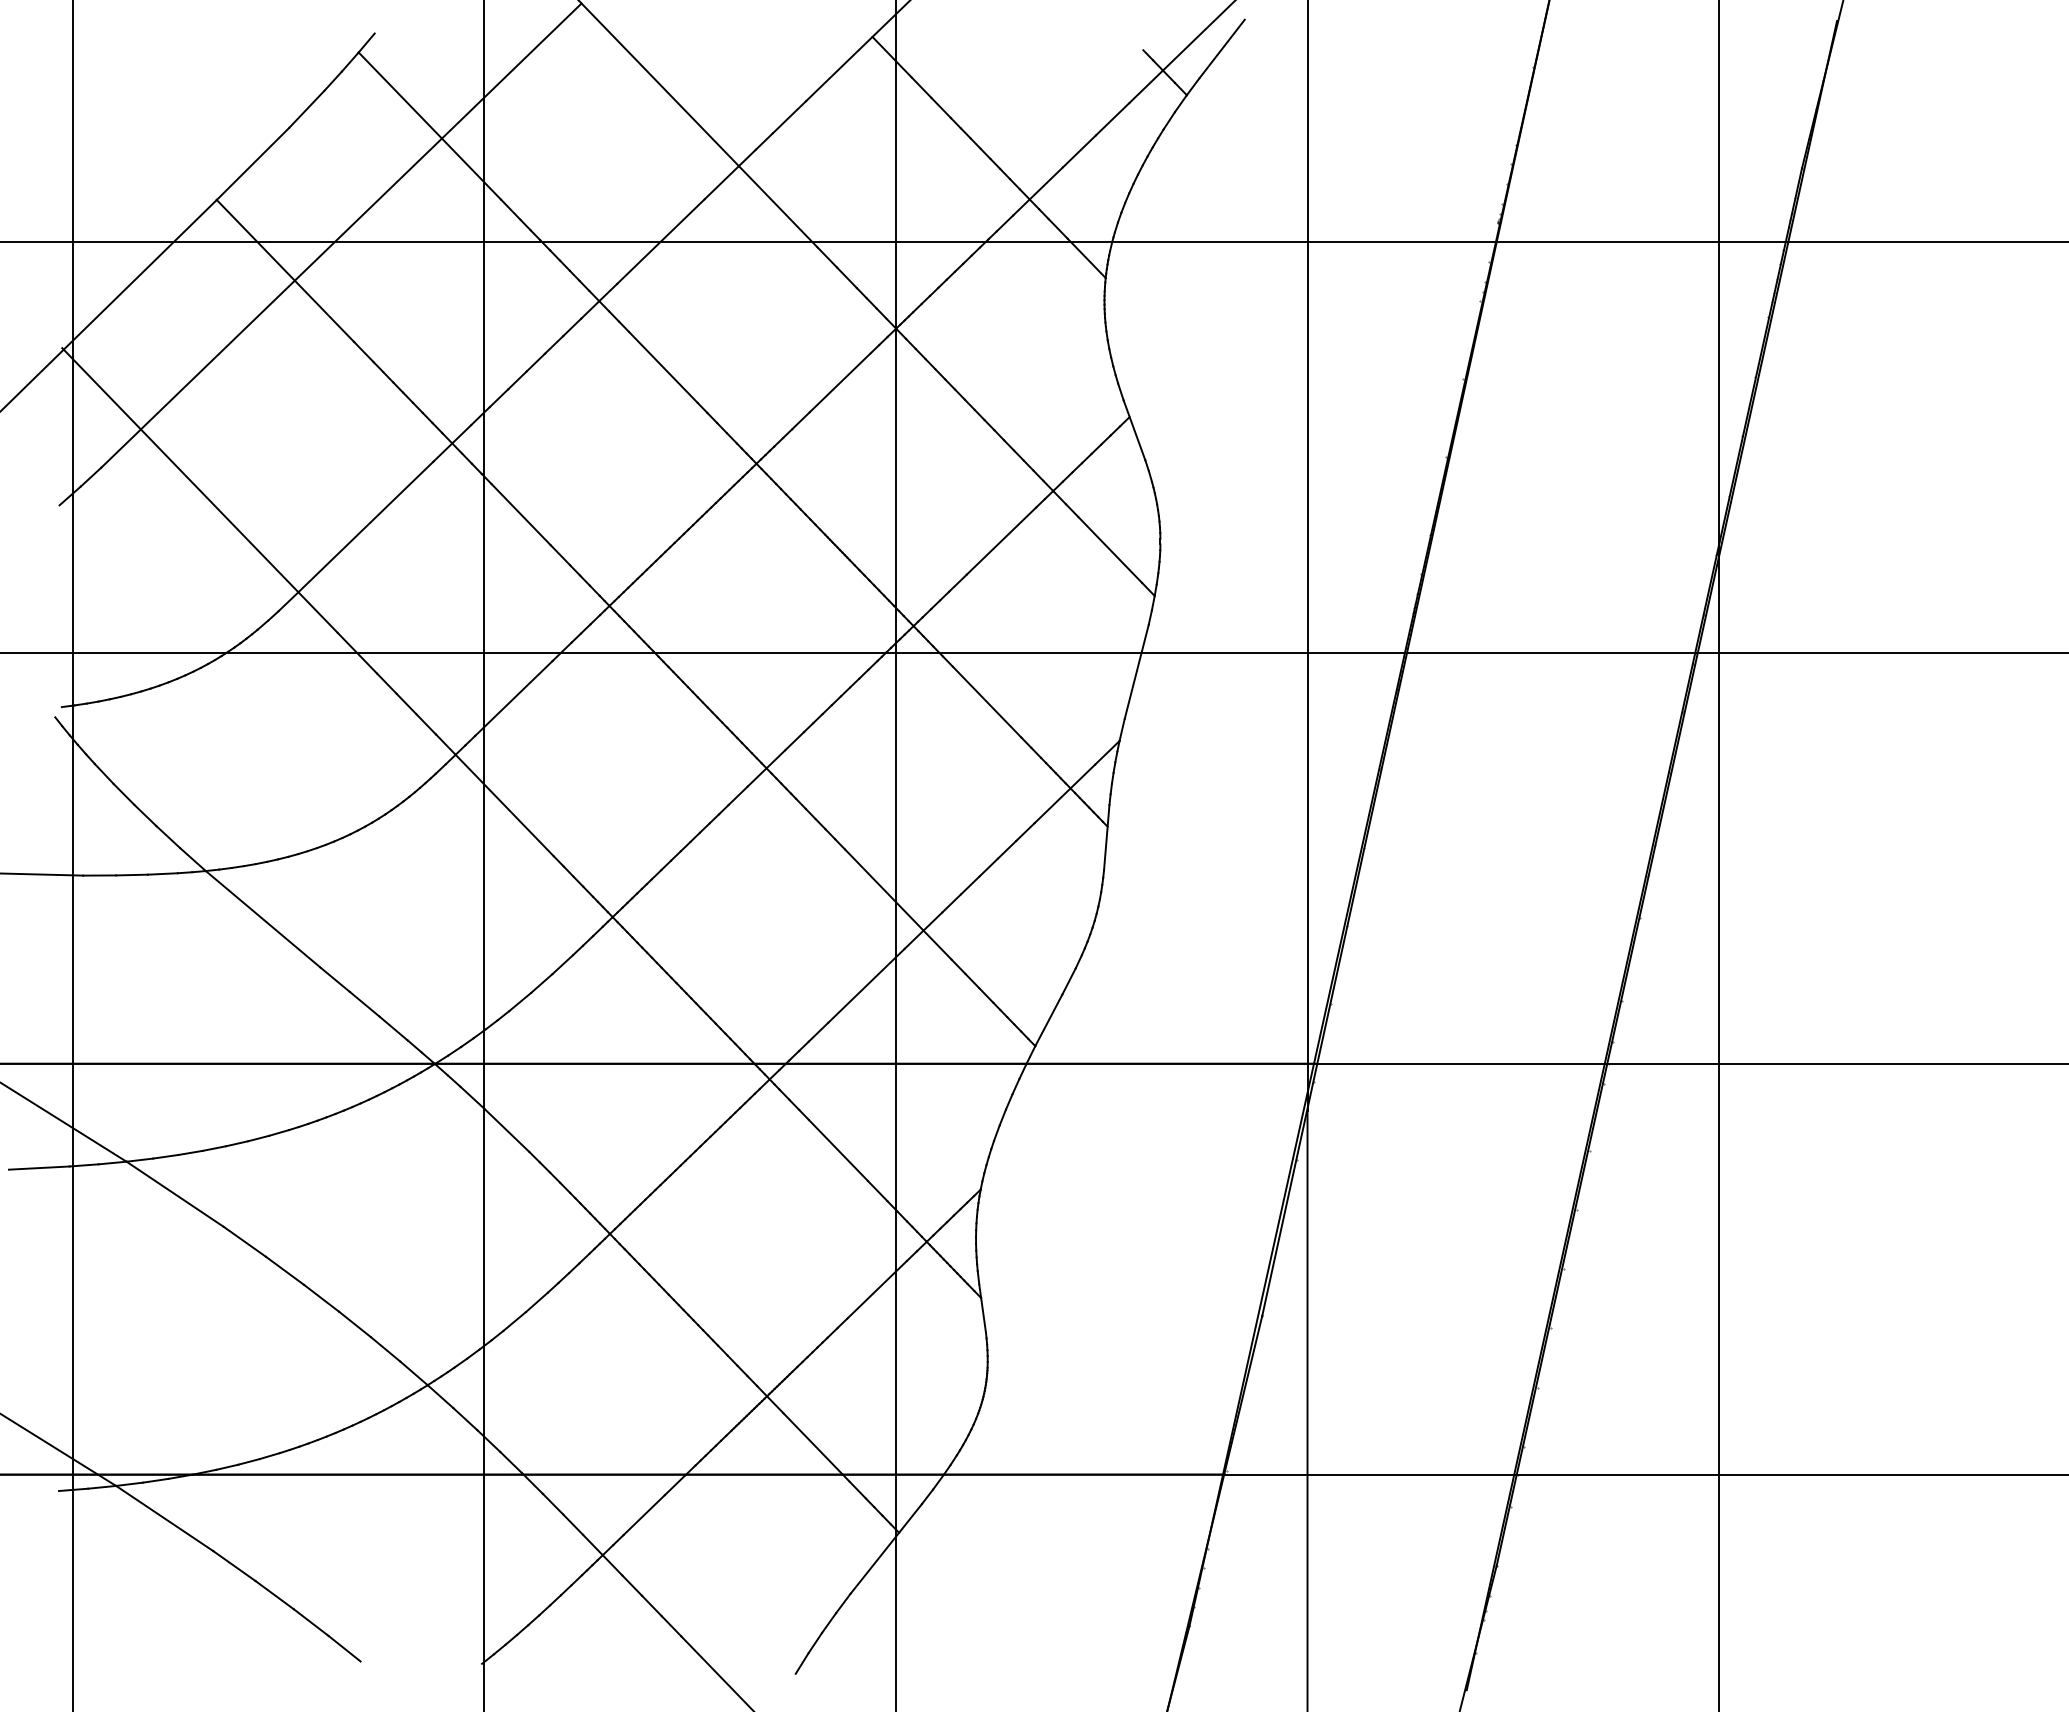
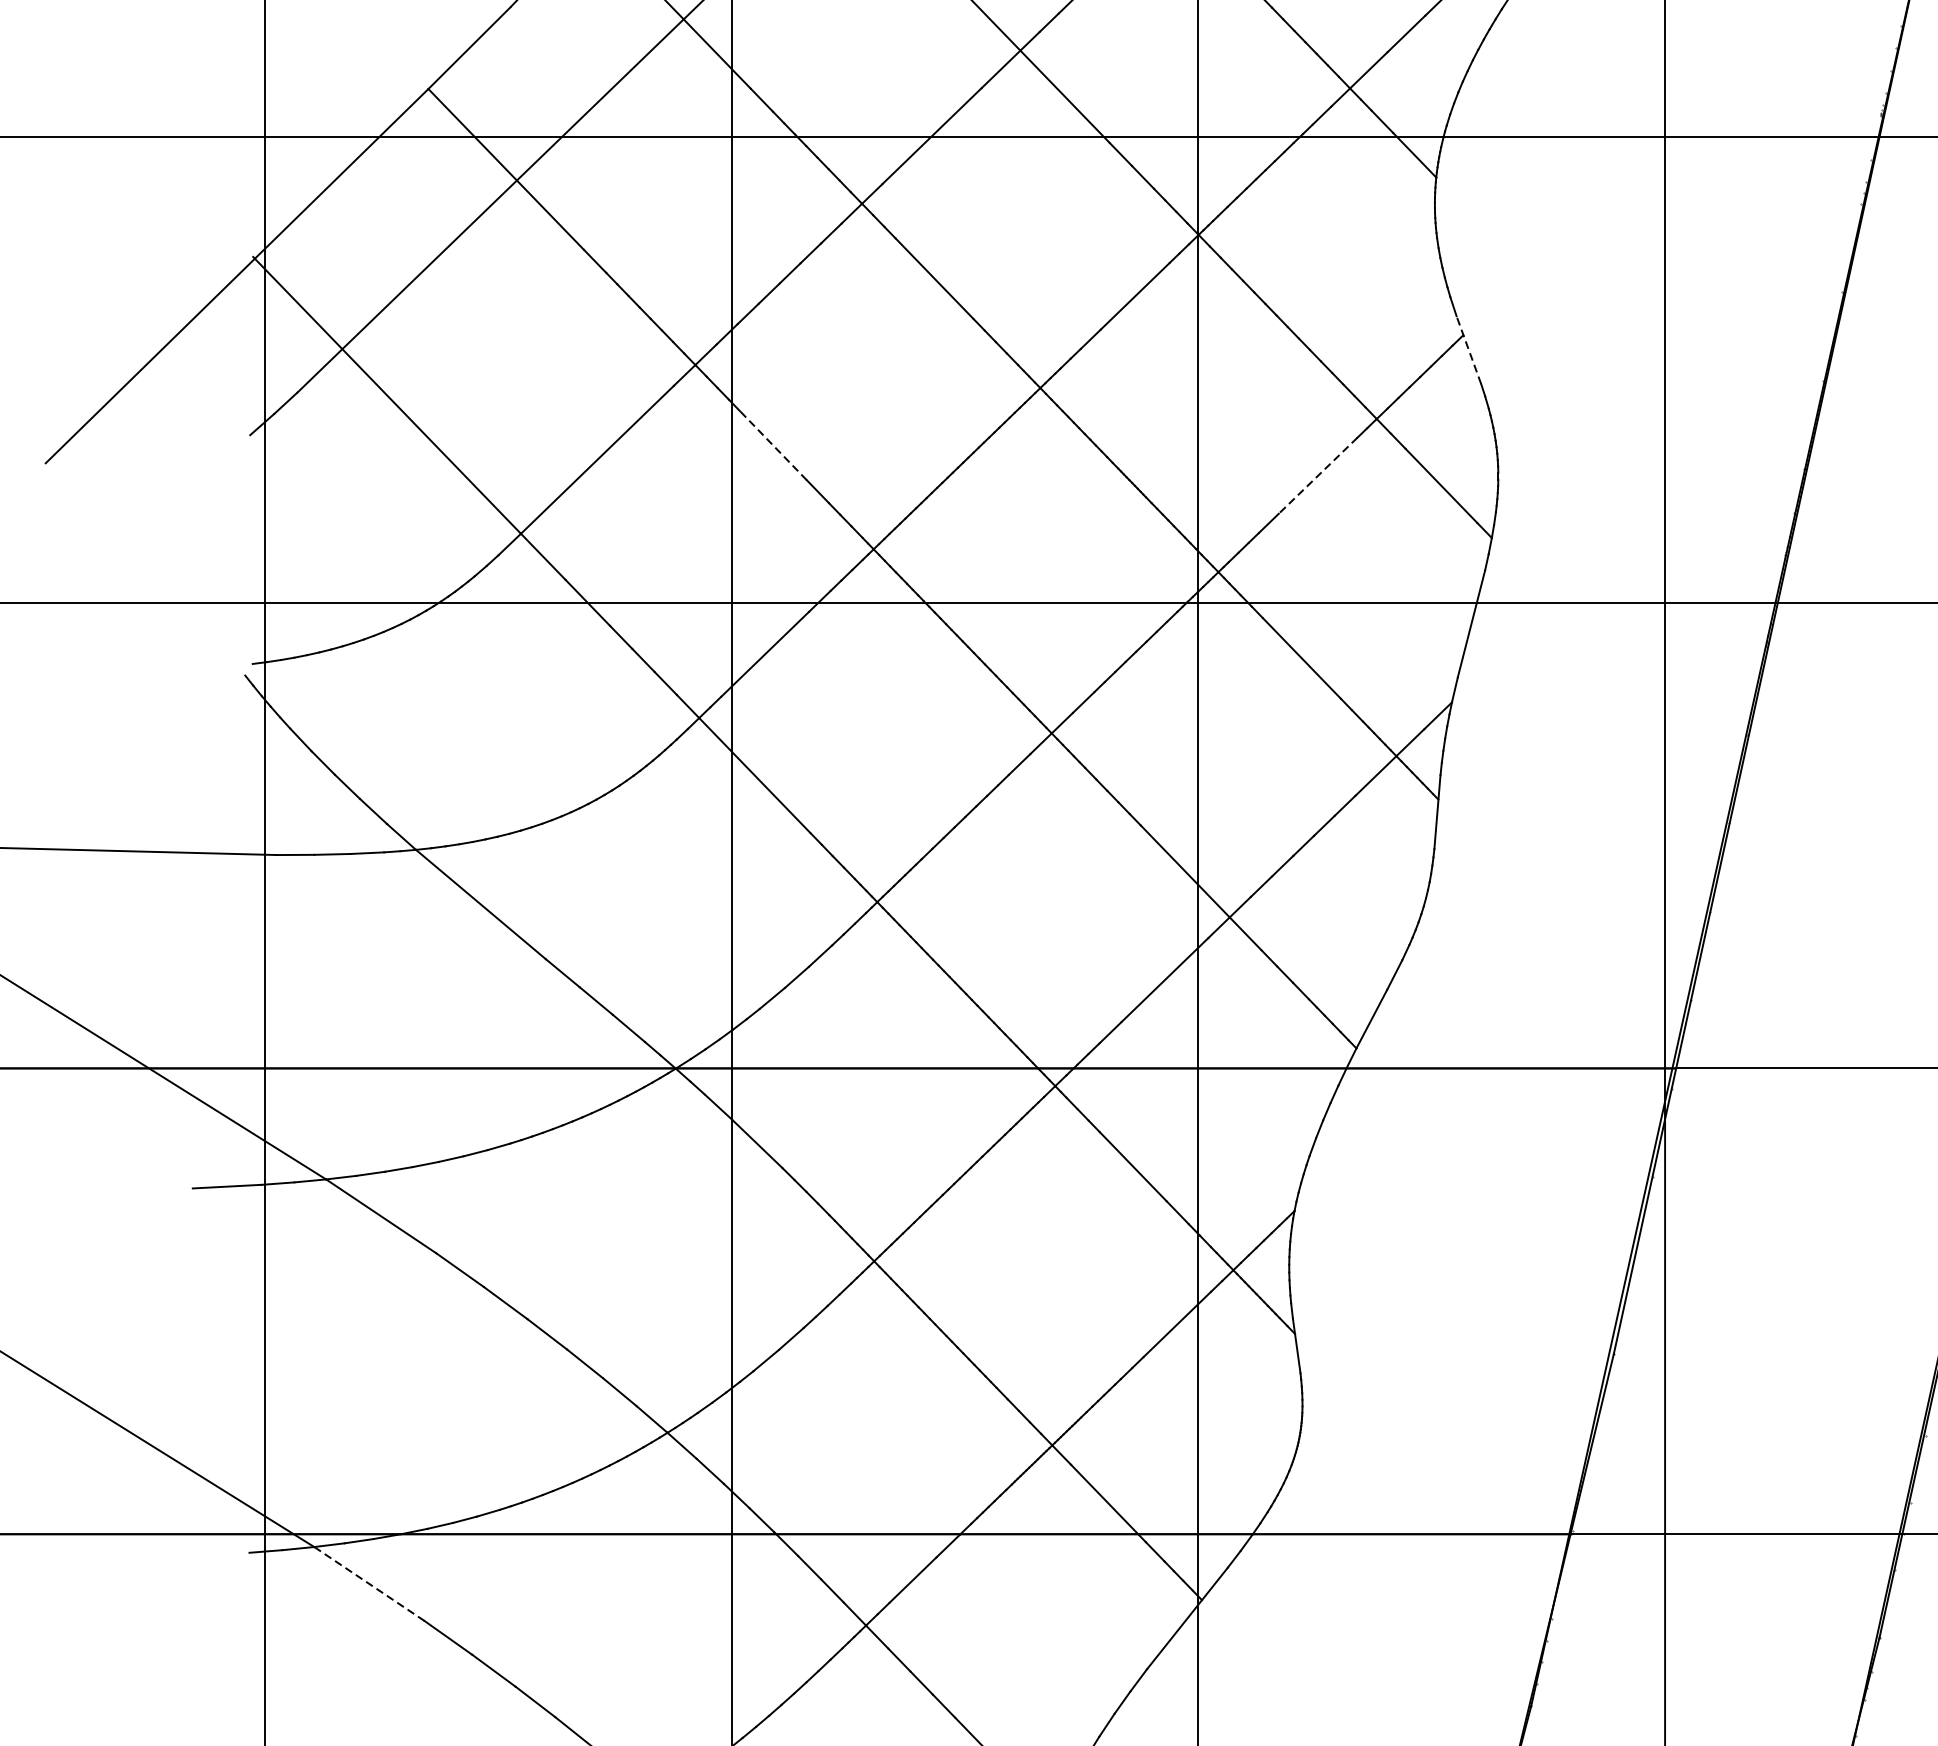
line: (1134, 430) -> (1468, 350), solid -> dashed
line: (520, 514) -> (772, 445), solid -> dashed
line: (1001, 541) -> (1318, 476), solid -> dashed
line: (164, 1518) -> (369, 1583), solid -> dashed

